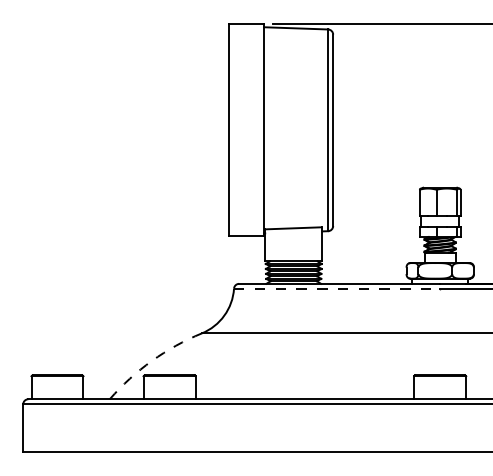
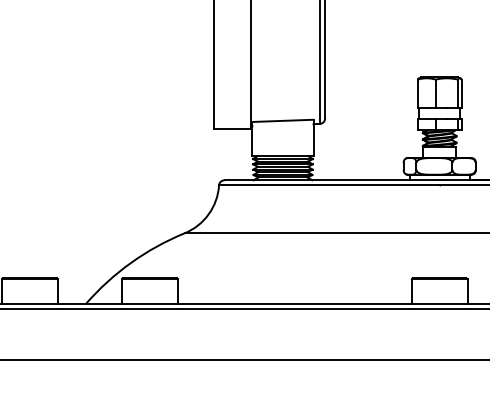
line: (337, 288) -> (329, 185), dashed -> solid
arc: (151, 360) -> (130, 262), dashed -> solid

